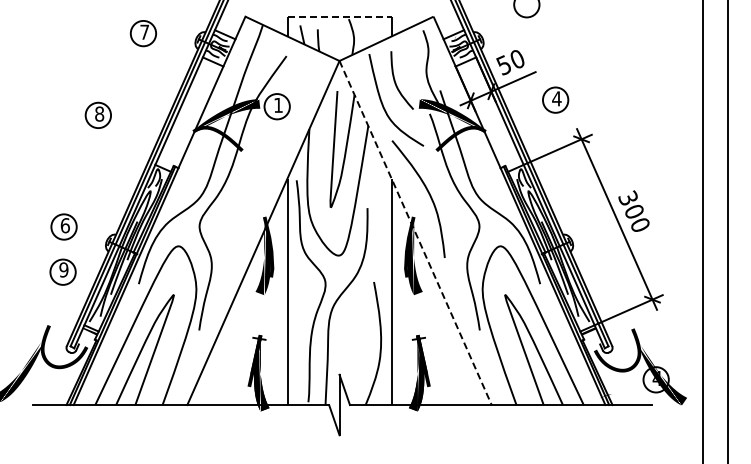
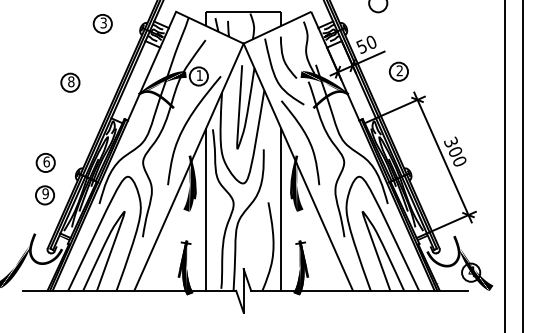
line: (339, 16) -> (243, 11), dashed -> solid
text: (144, 31) -> (103, 22), 7 -> 3
text: (556, 98) -> (399, 70), 4 -> 2
curve: (258, 176) -> (185, 126), added
line: (415, 233) -> (298, 167), dashed -> solid

